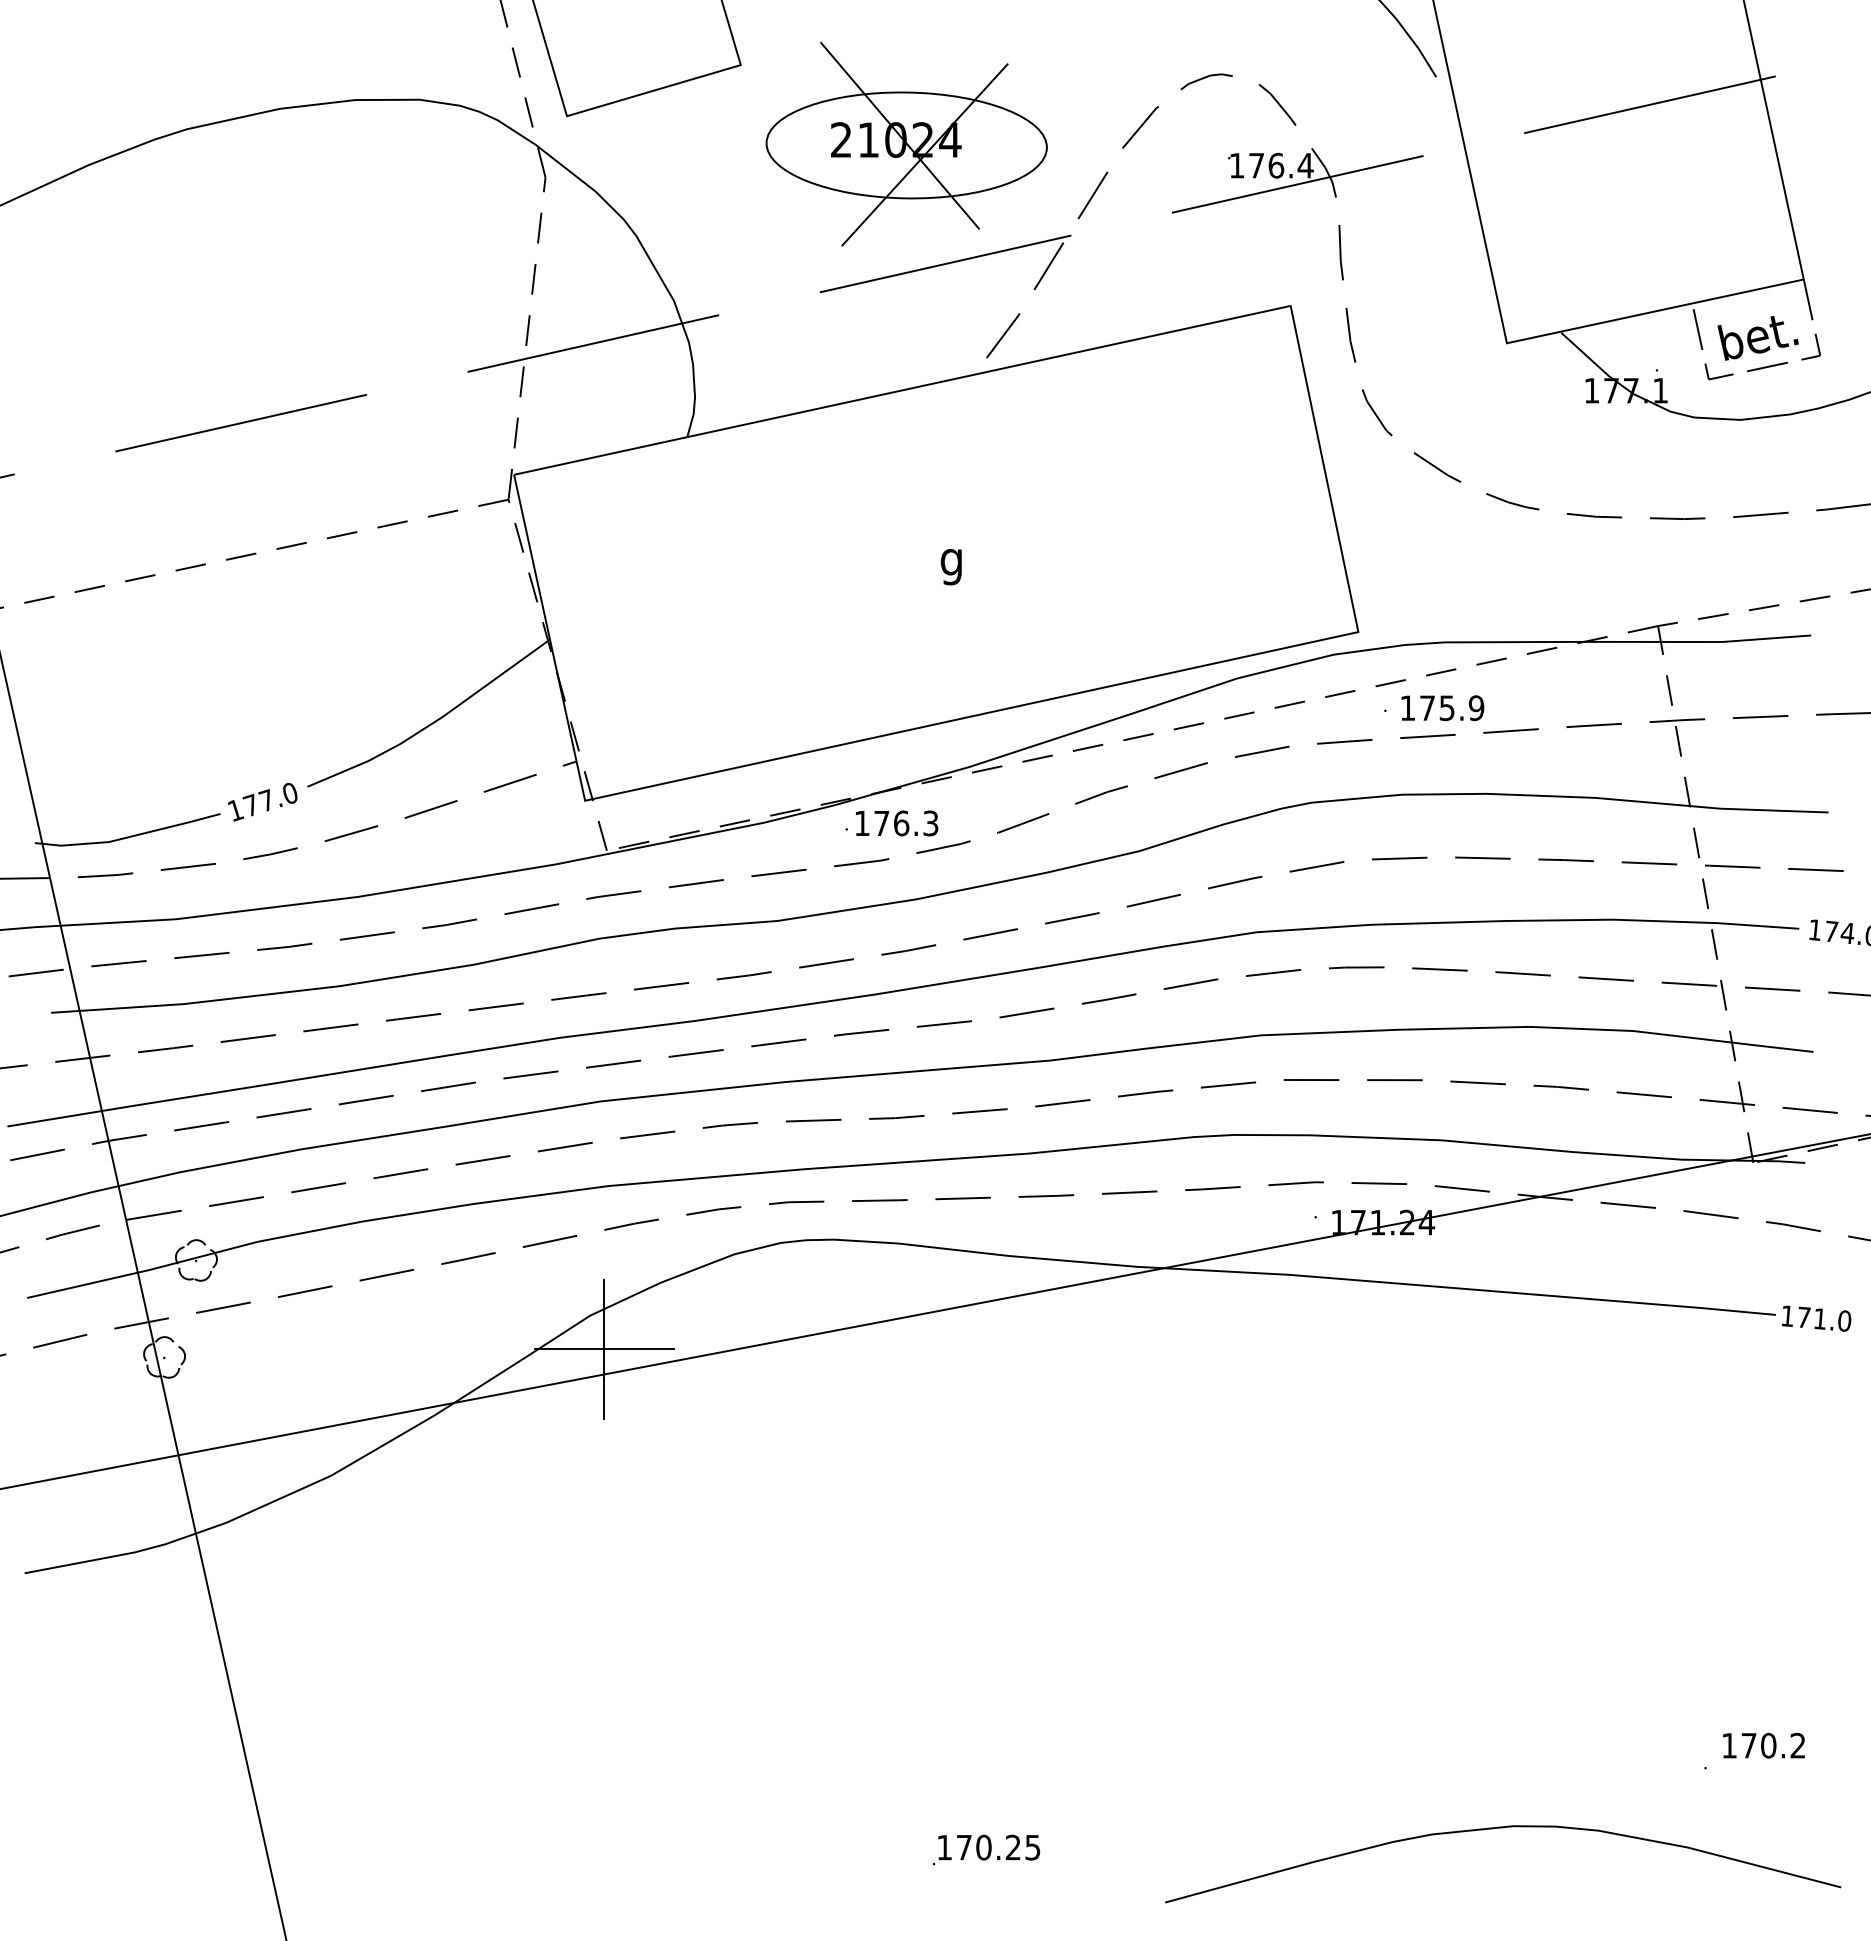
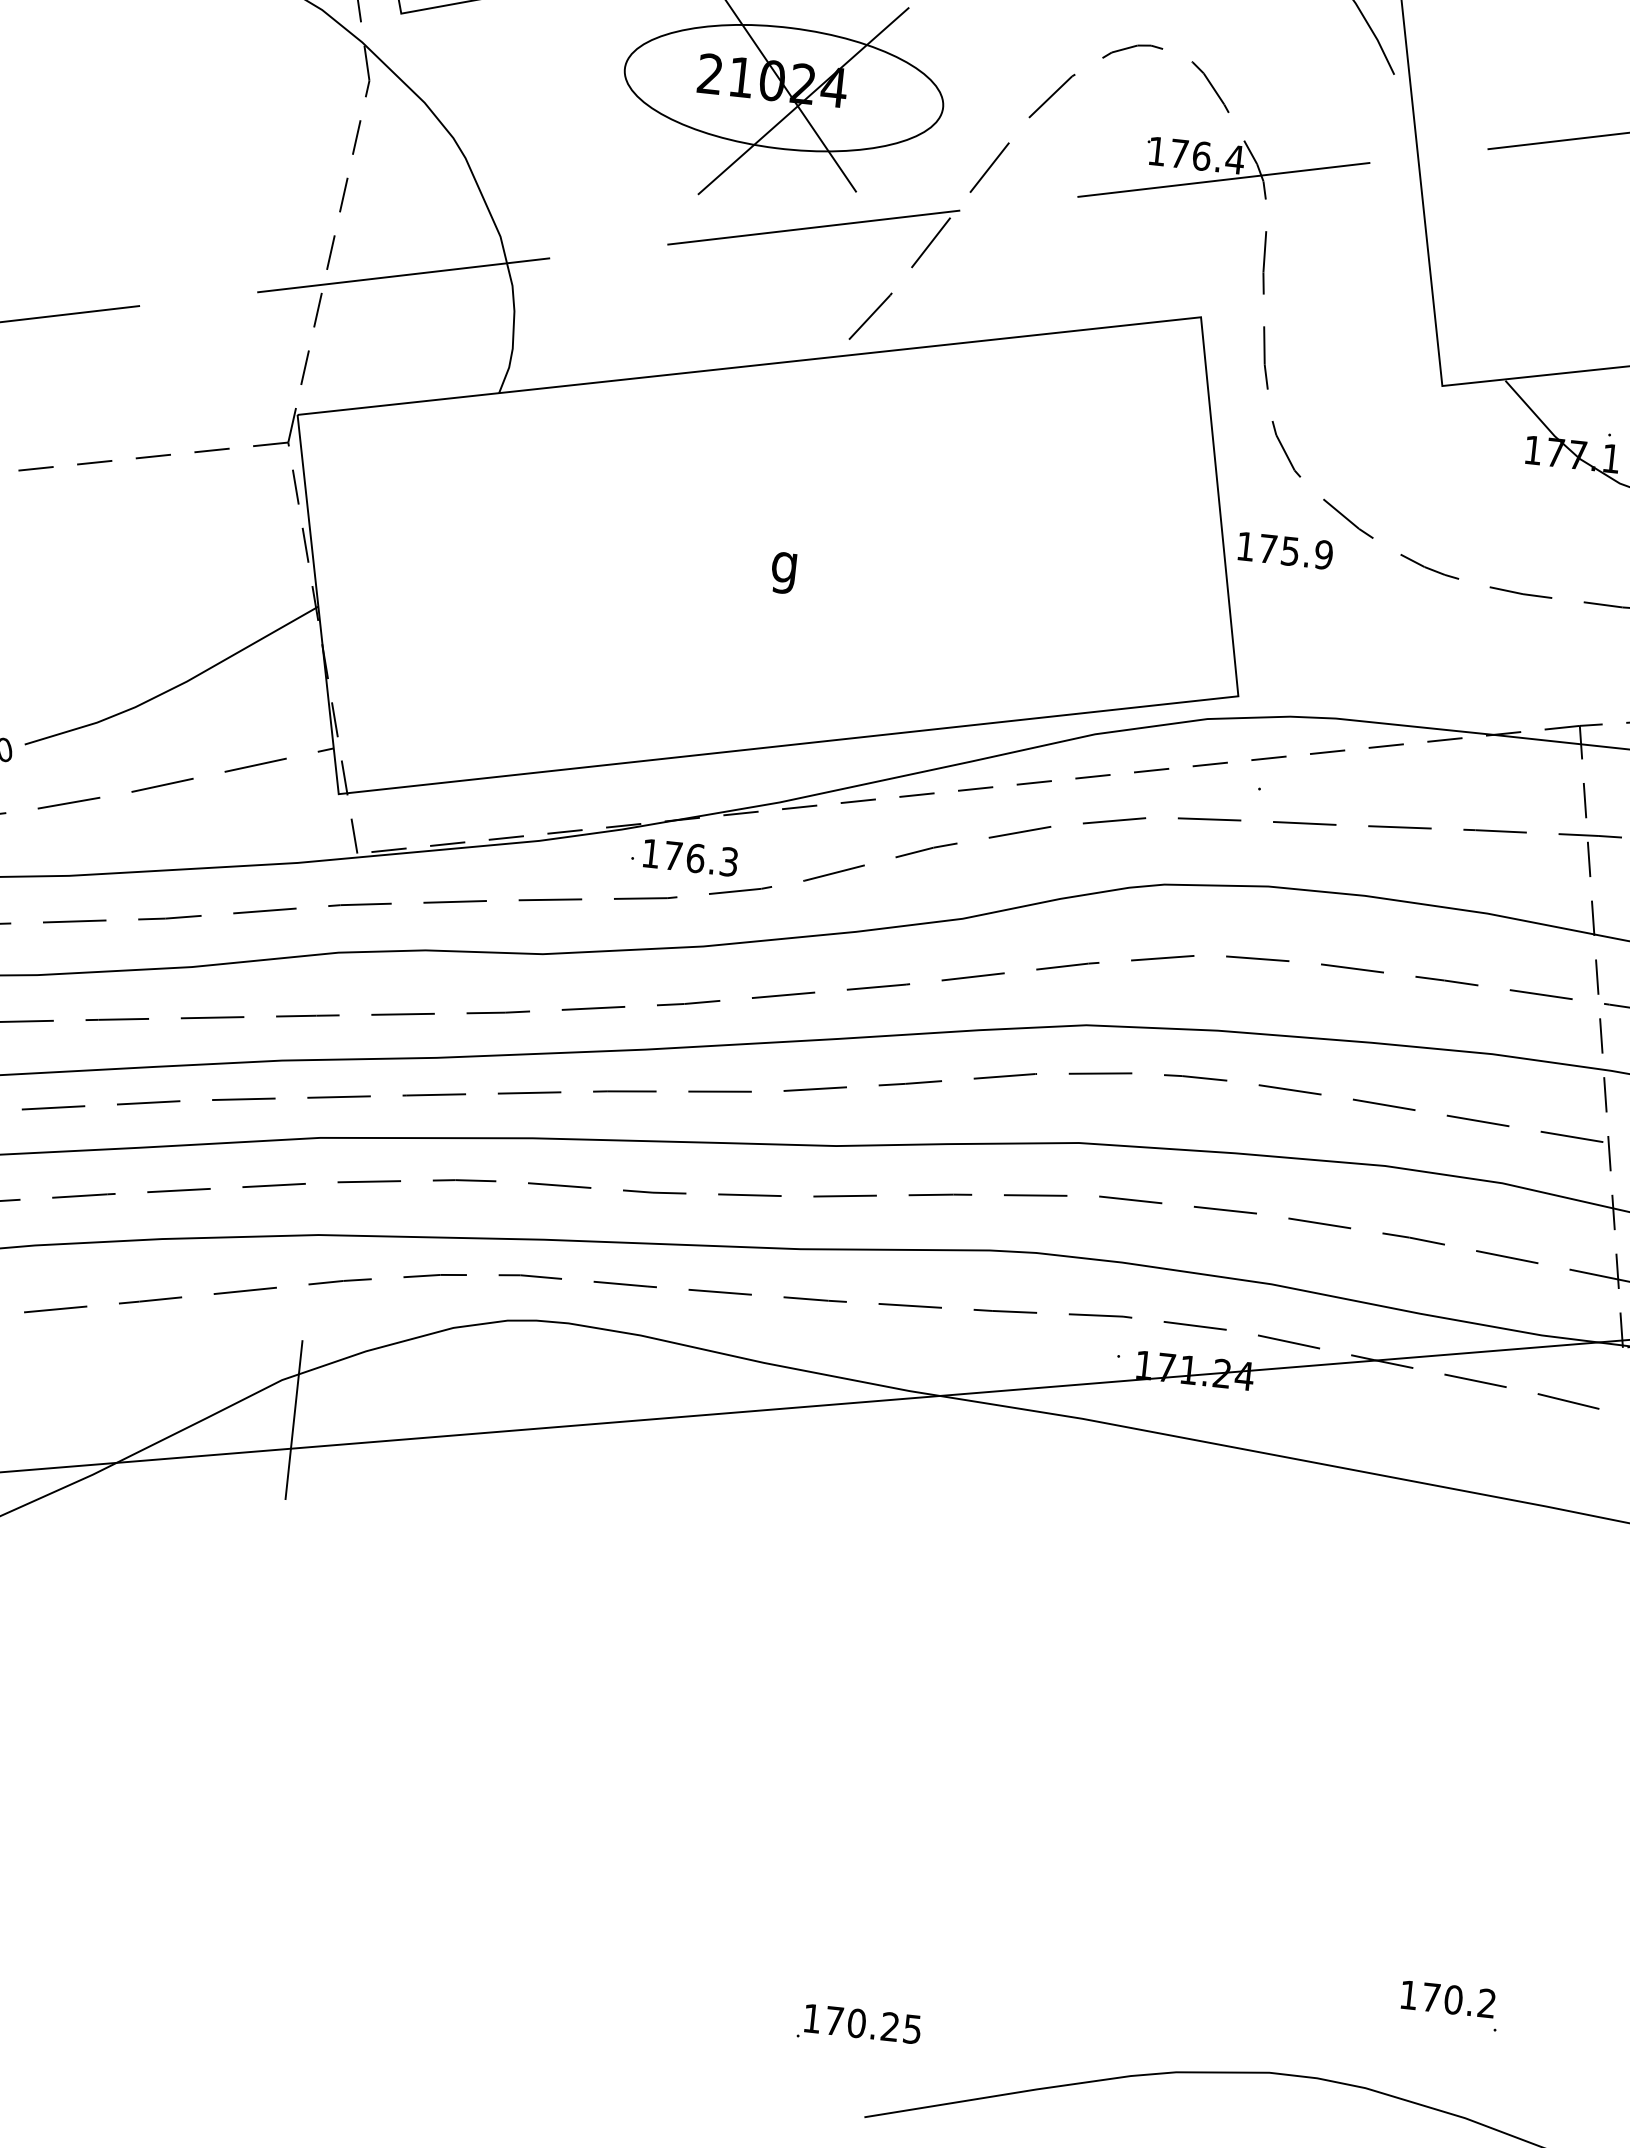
text: (1442, 708) -> (1285, 551), moved
line: (603, 1349) -> (292, 1420), removed
text: (1763, 1745) -> (1447, 1999), moved
text: (986, 1849) -> (859, 2025), moved

